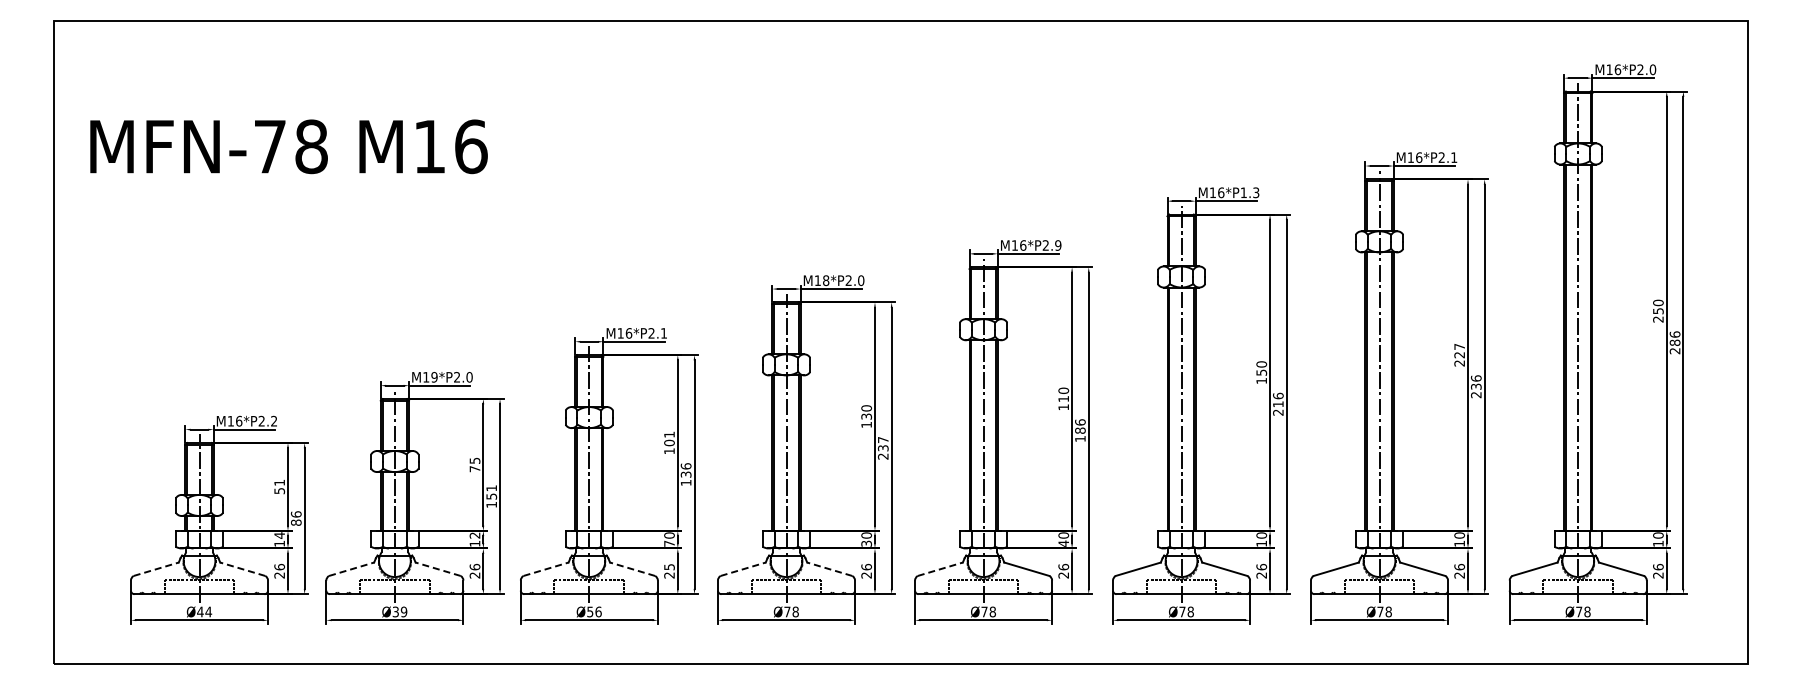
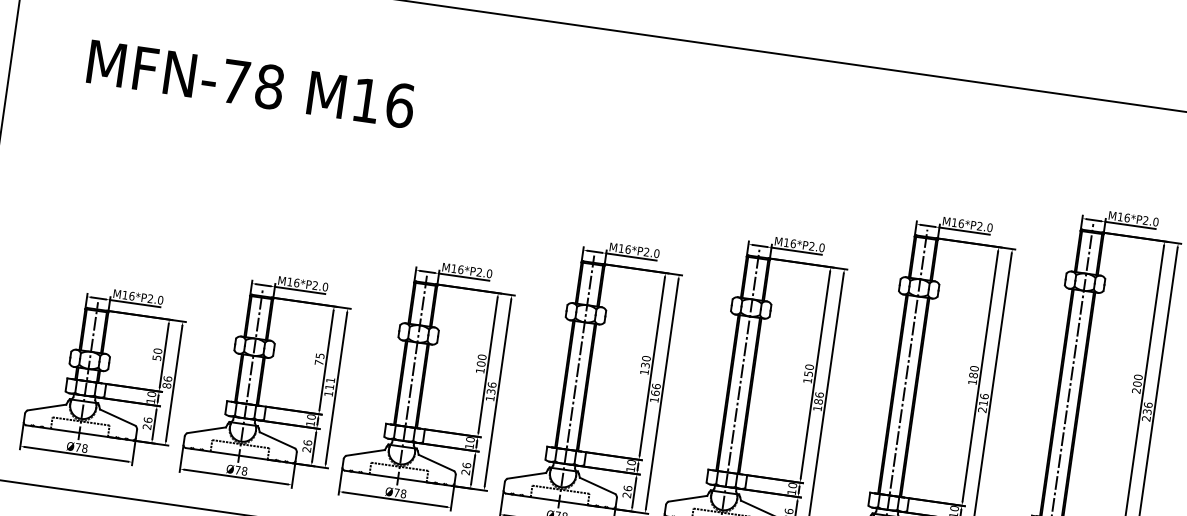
text: (288, 146) -> (250, 83), moved
text: (1454, 157) -> (1156, 221), M16*P2.1 -> M16*P2.0
text: (1249, 192) -> (984, 226), M16*P1.3 -> M16*P2.0
text: (1058, 245) -> (822, 247), M16*P2.9 -> M16*P2.0
text: (826, 280) -> (628, 249), M18*P2.0 -> M16*P2.0
text: (663, 333) -> (489, 273), M16*P2.1 -> M16*P2.0
text: (1459, 350) -> (1137, 380), 227 -> 200
text: (1261, 372) -> (973, 375), 150 -> 180
text: (434, 377) -> (296, 283), M19*P2.0 -> M16*P2.0
text: (1063, 399) -> (808, 374), 110 -> 150
text: (274, 421) -> (160, 300), M16*P2.2 -> M16*P2.0
text: (669, 434) -> (482, 357), 101 -> 100
text: (882, 447) -> (654, 392), 237 -> 166
text: (279, 482) -> (157, 350), 51 -> 50
text: (491, 496) -> (329, 387), 151 -> 111
text: (279, 535) -> (151, 394), 14 -> 10
text: (474, 535) -> (311, 416), 12 -> 10
text: (669, 543) -> (469, 446), 70 -> 10
text: (866, 543) -> (630, 469), 30 -> 10
text: (1063, 543) -> (791, 492), 40 -> 10
text: (669, 566) -> (466, 464), 25 -> 26
line: (156, 569) -> (47, 407), dashed -> solid
line: (242, 569) -> (117, 417), dashed -> solid
line: (351, 569) -> (206, 430), dashed -> solid
line: (438, 569) -> (277, 440), dashed -> solid
line: (546, 569) -> (365, 453), dashed -> solid
line: (632, 569) -> (436, 463), dashed -> solid
line: (743, 569) -> (527, 476), dashed -> solid
line: (829, 569) -> (597, 486), dashed -> solid
line: (940, 569) -> (688, 498), dashed -> solid
text: (204, 611) -> (81, 447), Ø44 -> Ø78
text: (399, 611) -> (240, 470), Ø39 -> Ø78
text: (594, 611) -> (400, 493), Ø56 -> Ø78

